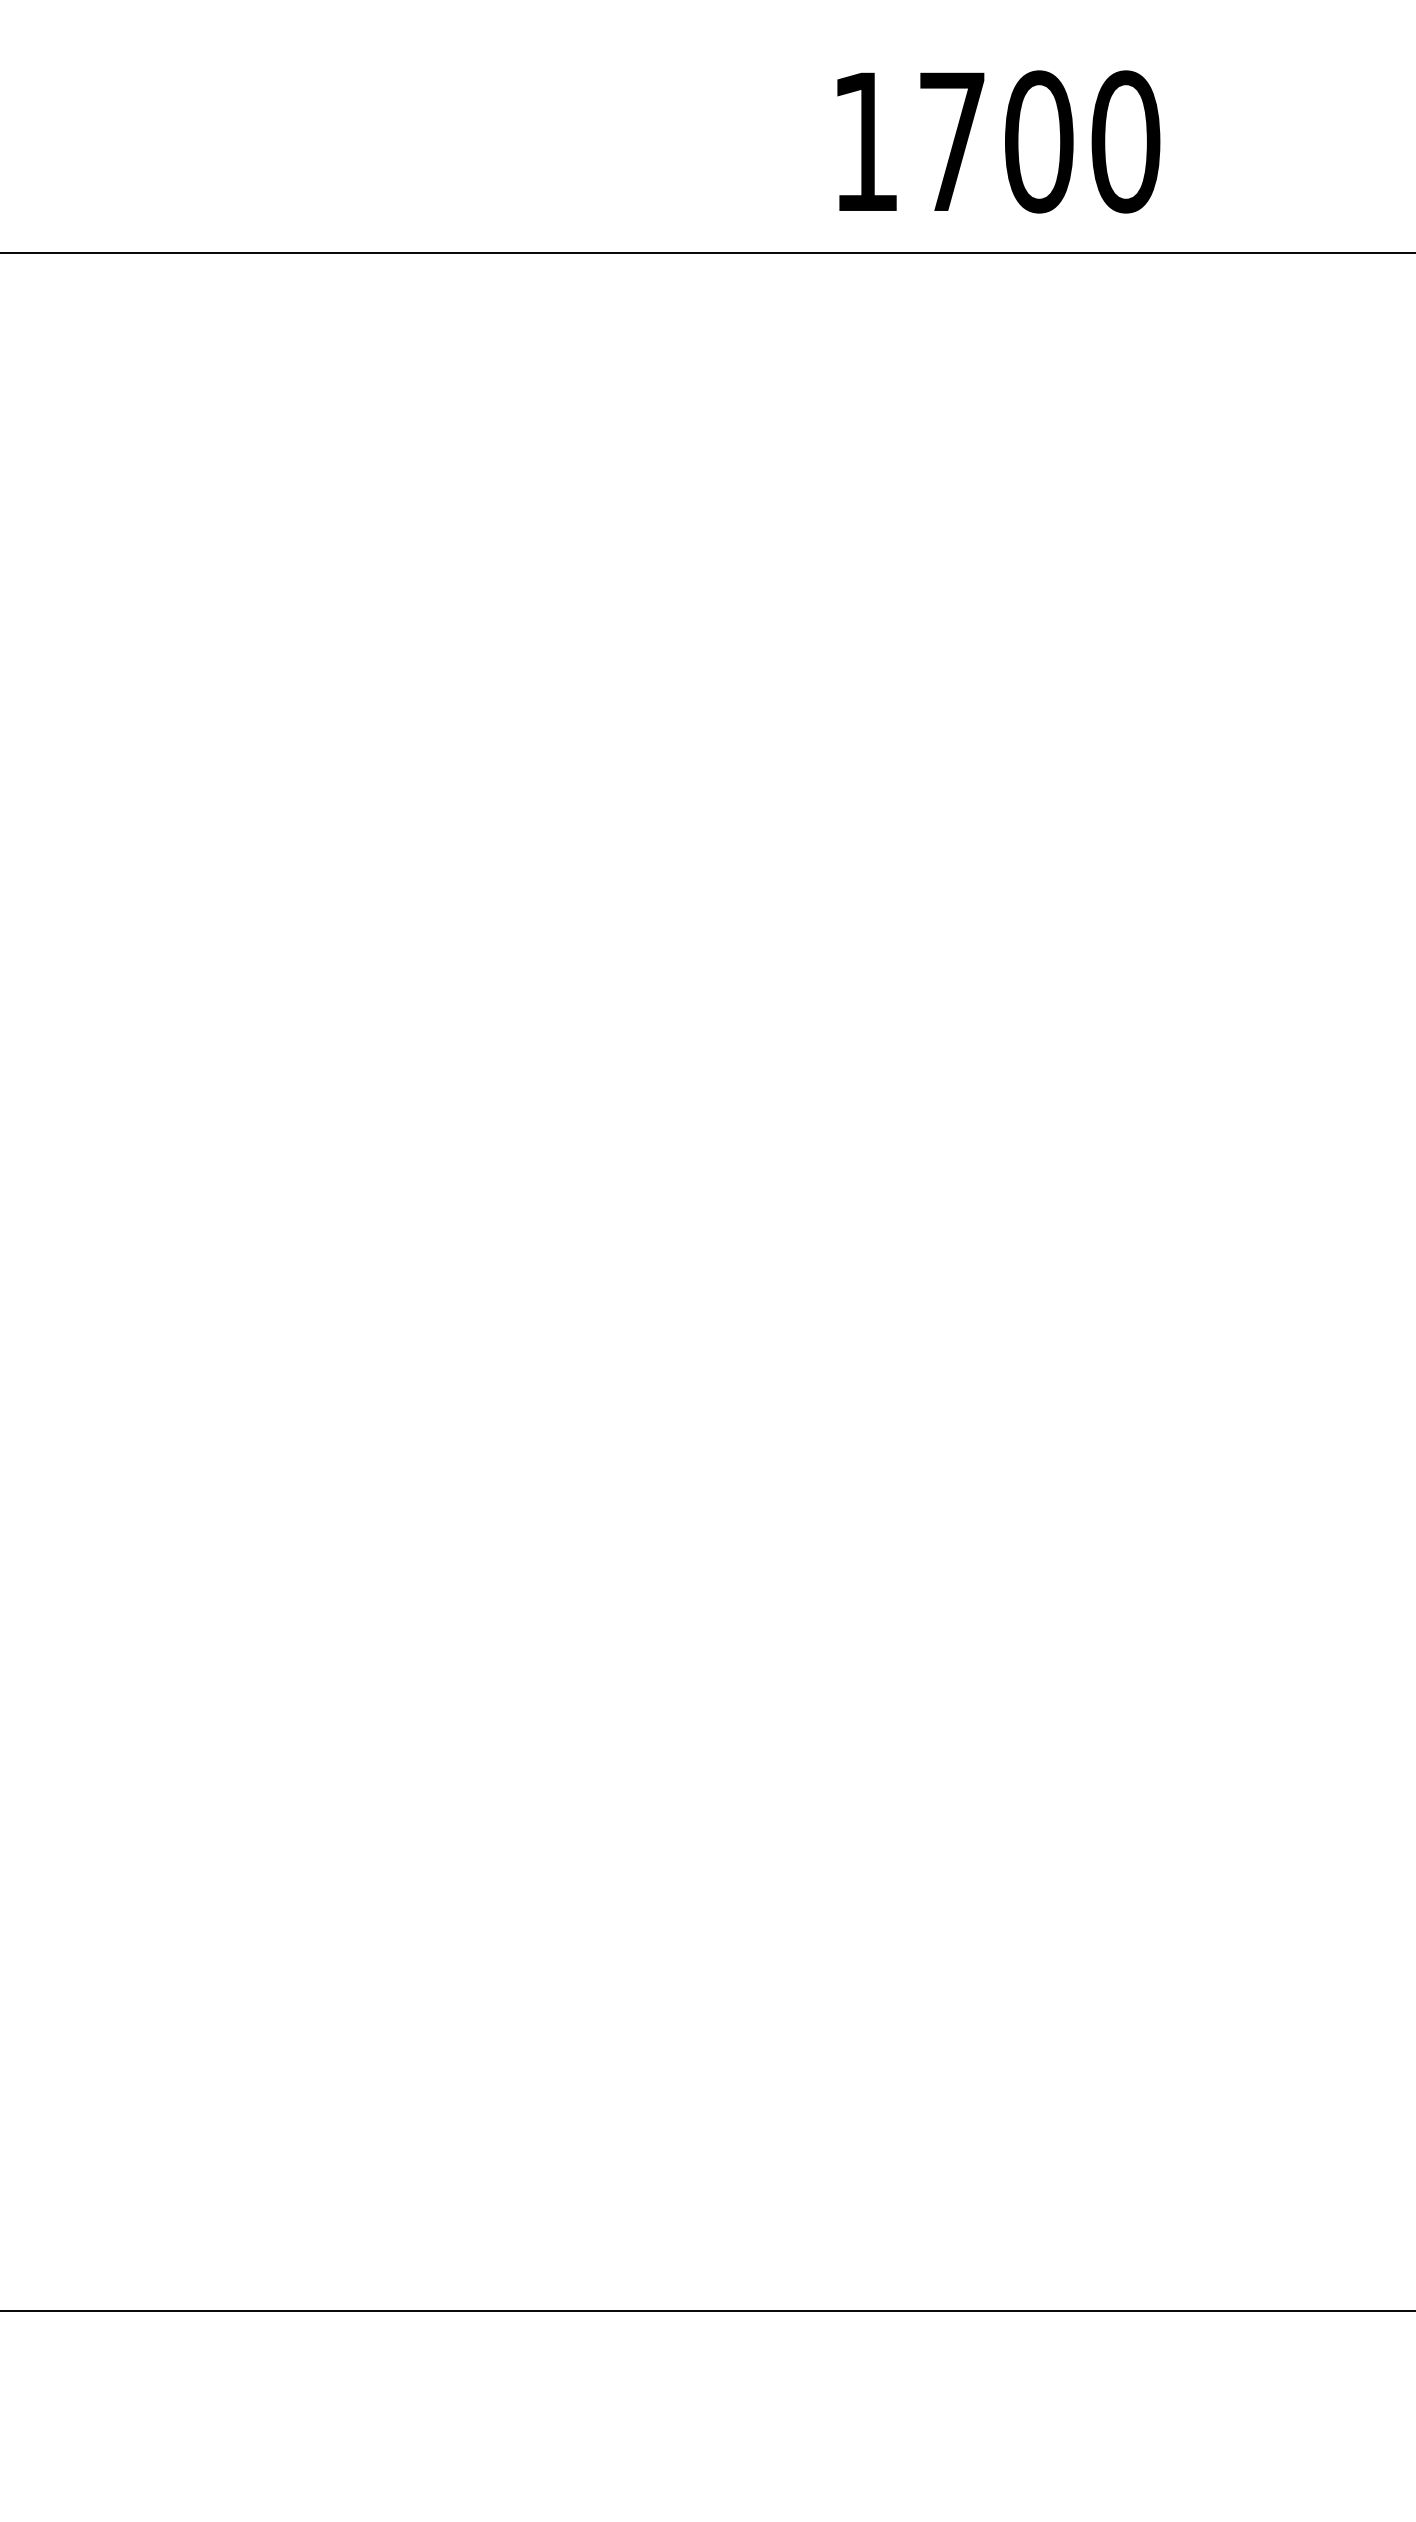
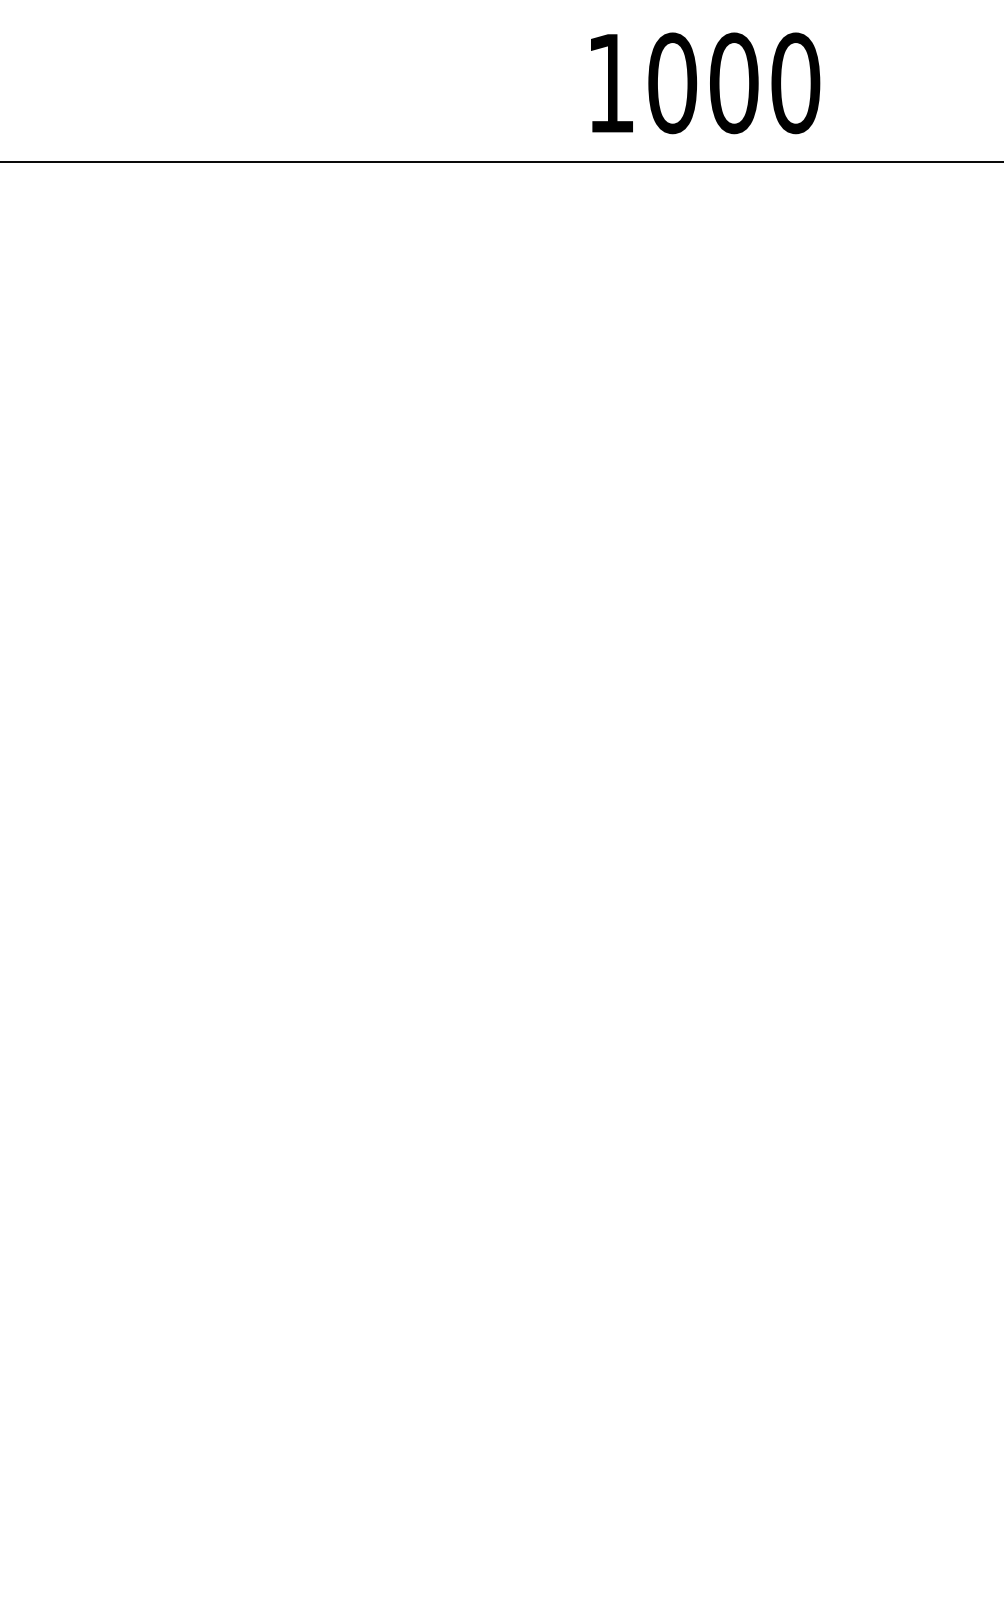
text: (952, 141) -> (672, 83), 1700 -> 1000

